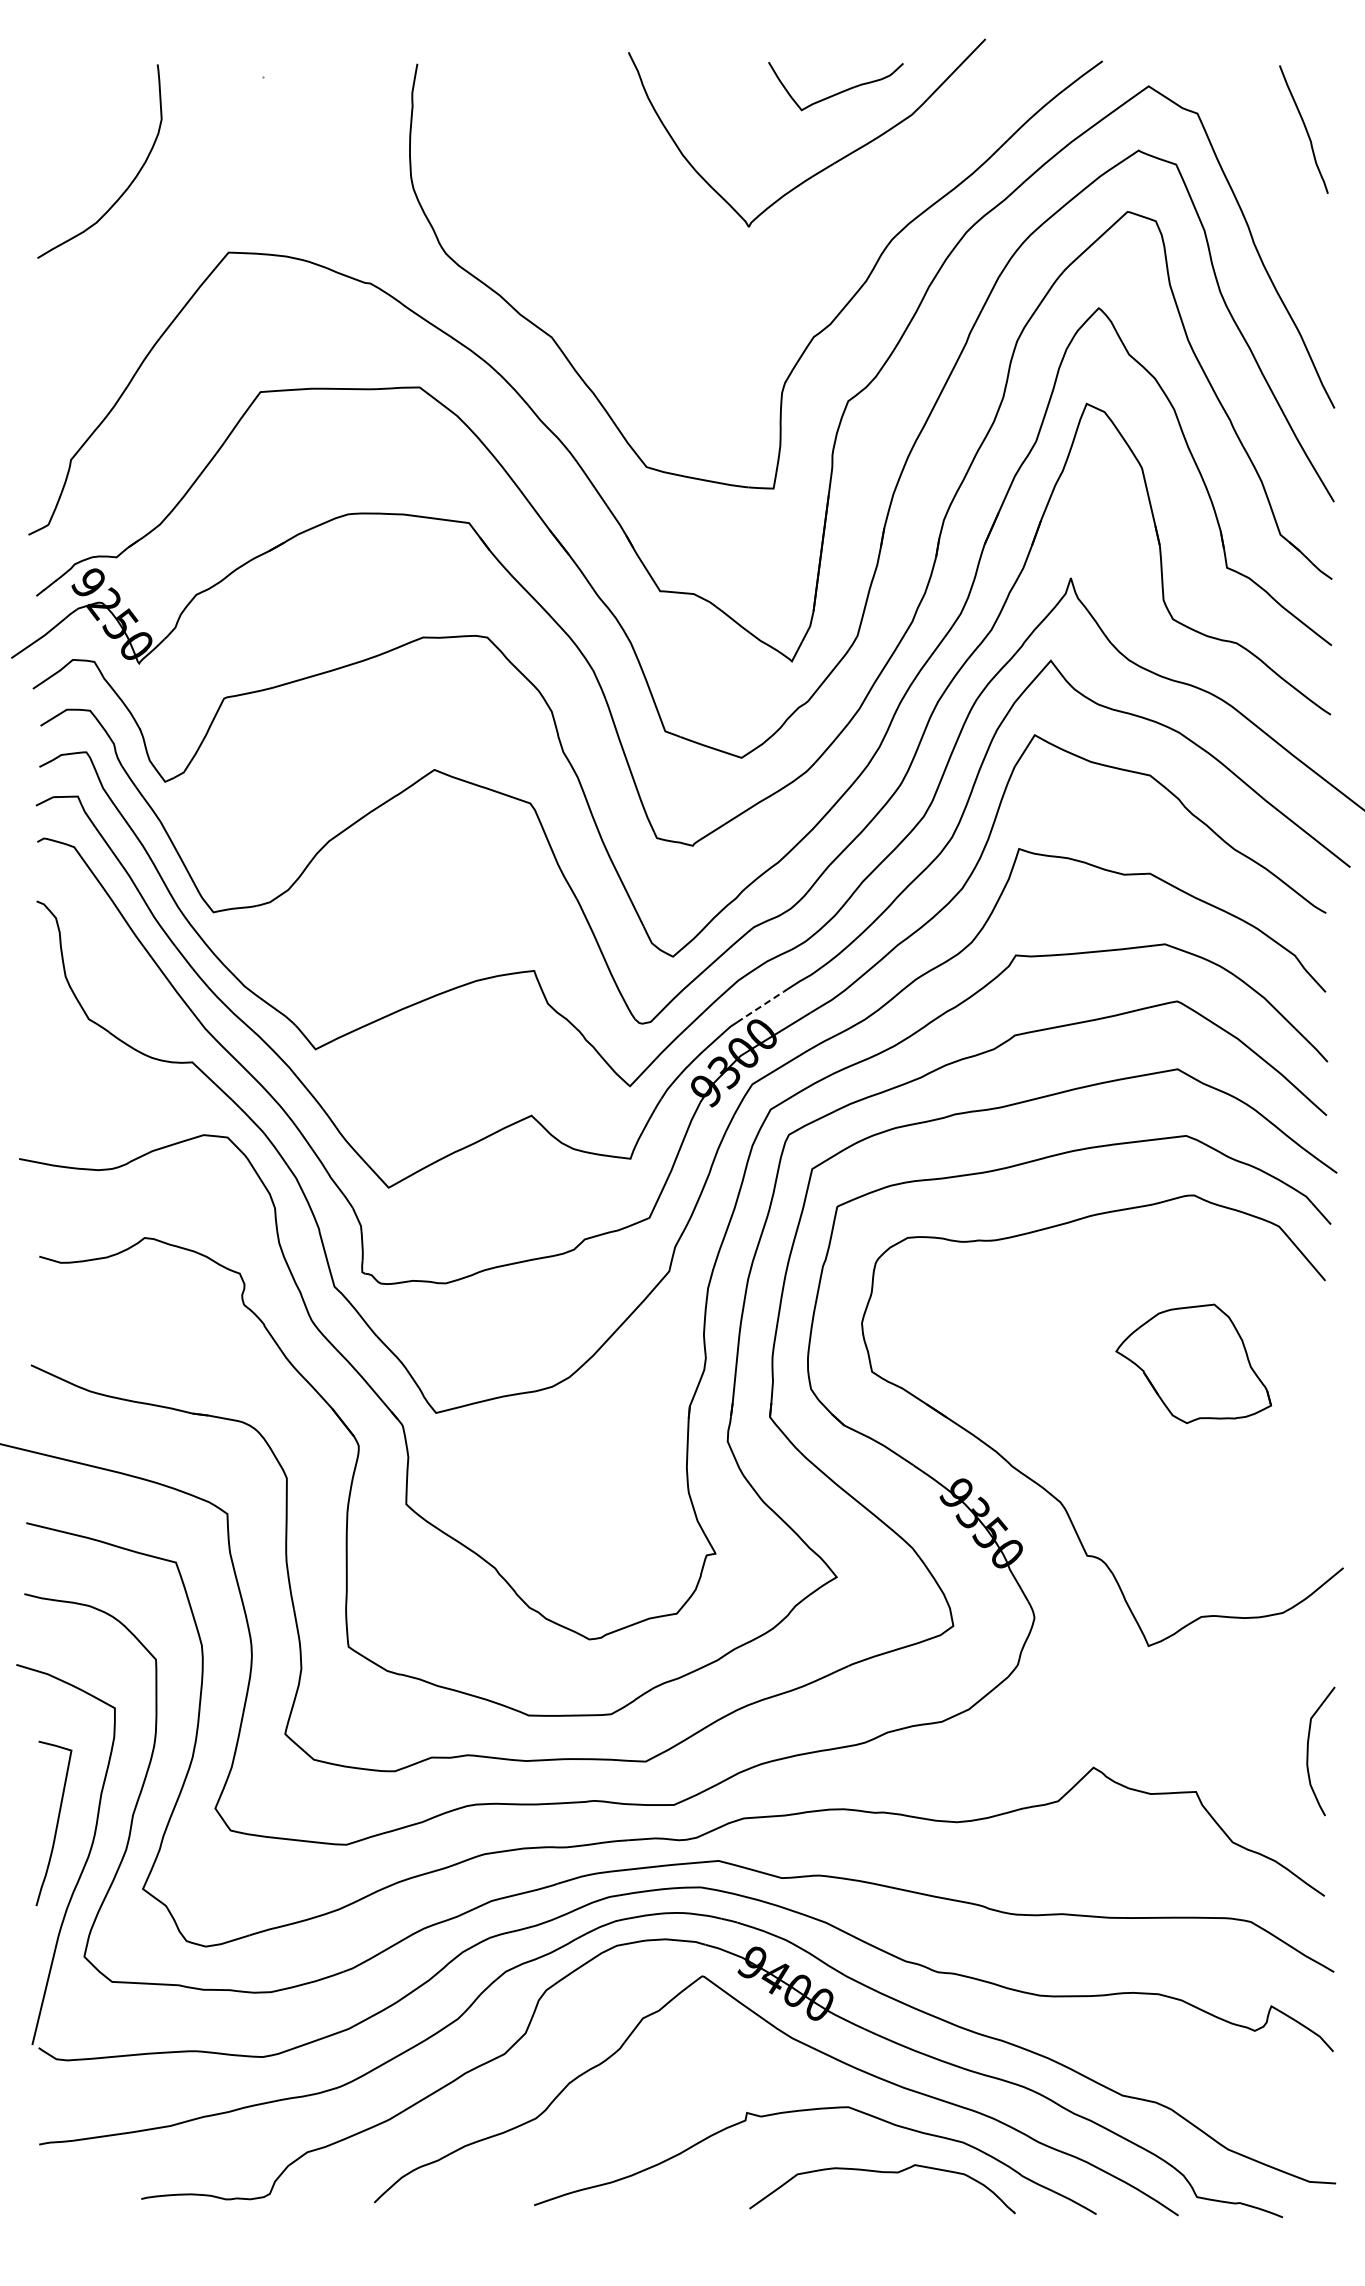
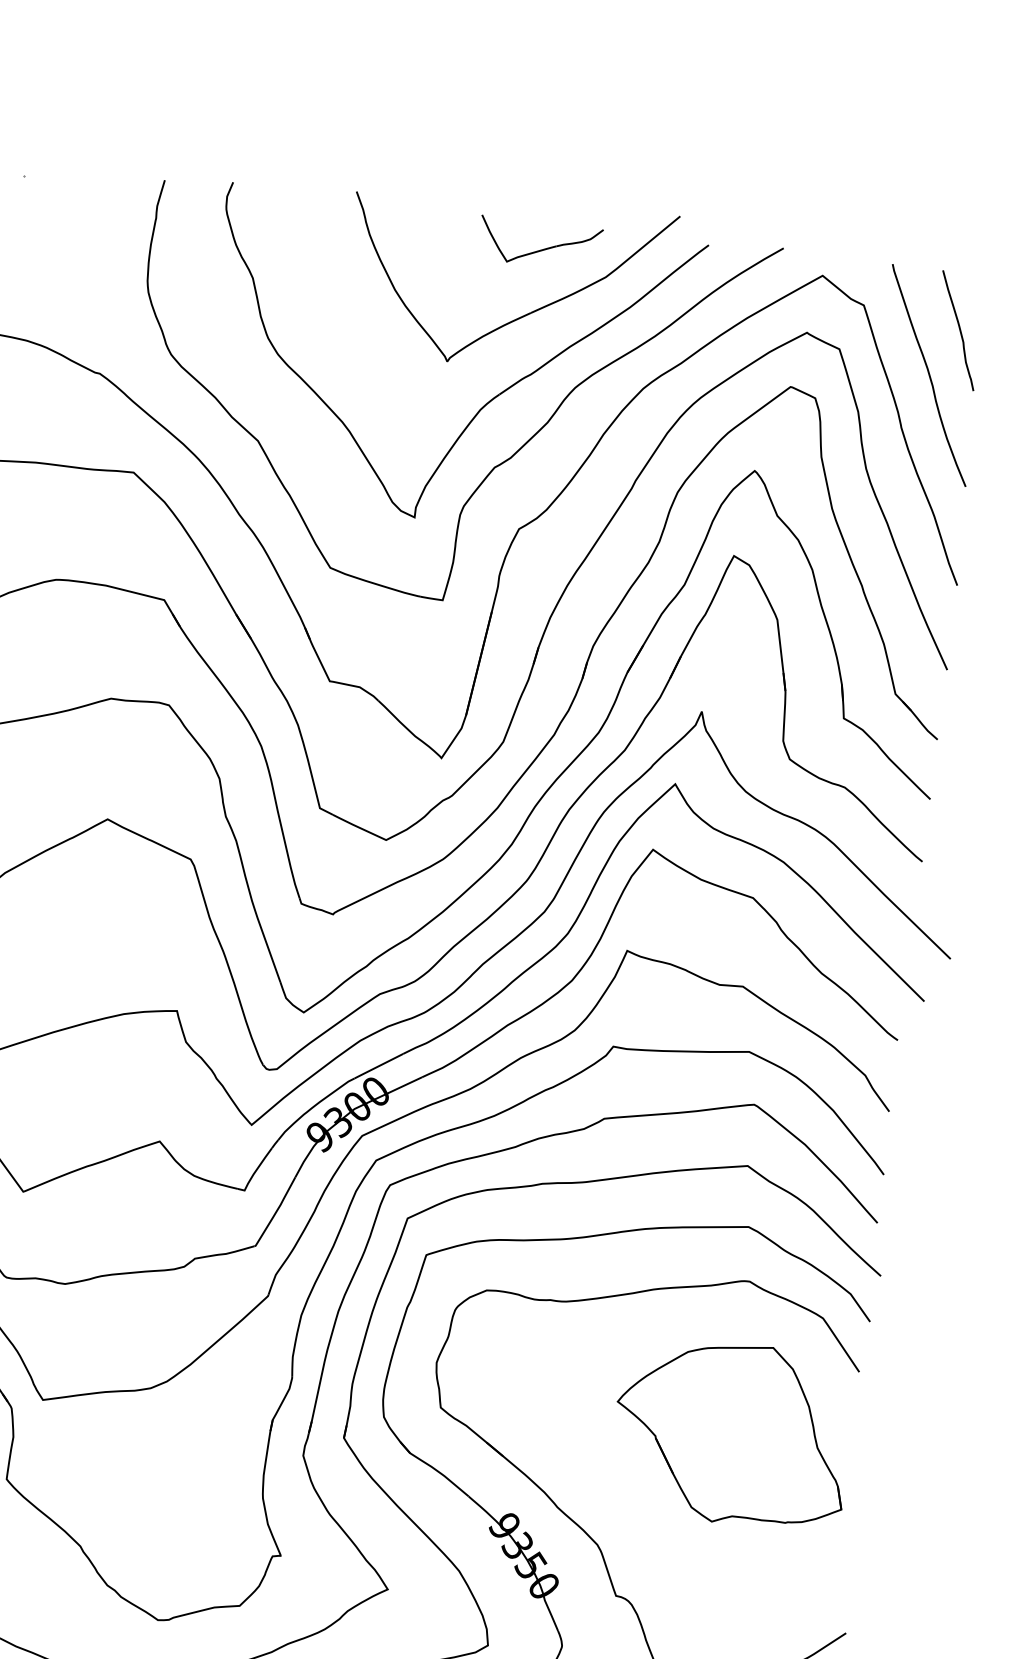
curve: (1277, 181) -> (929, 374), added
part: (797, 266) -> (487, 402), added
line: (762, 1005) -> (379, 1065), dashed -> solid
part: (1193, 1363) -> (731, 1433), size x1.67

